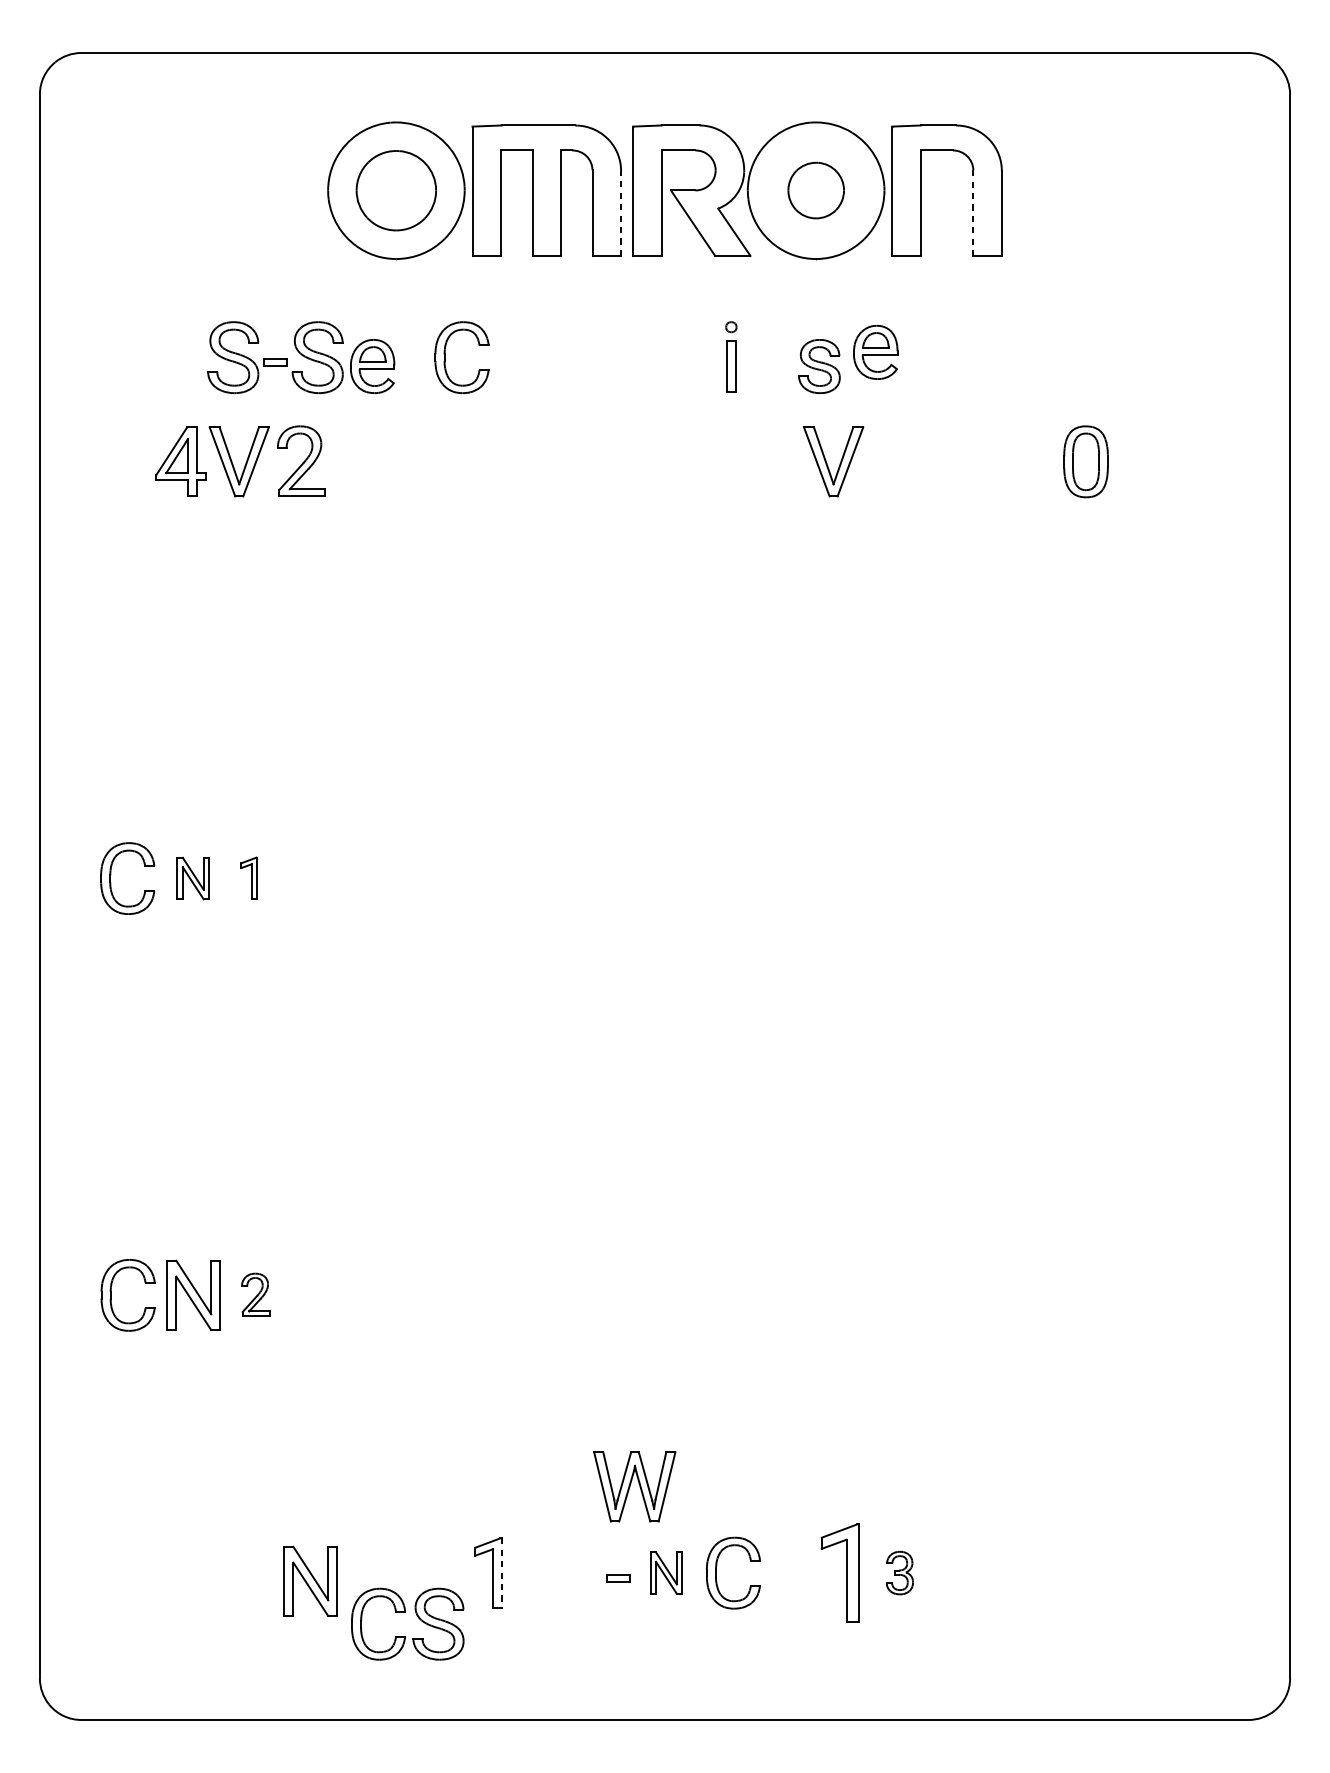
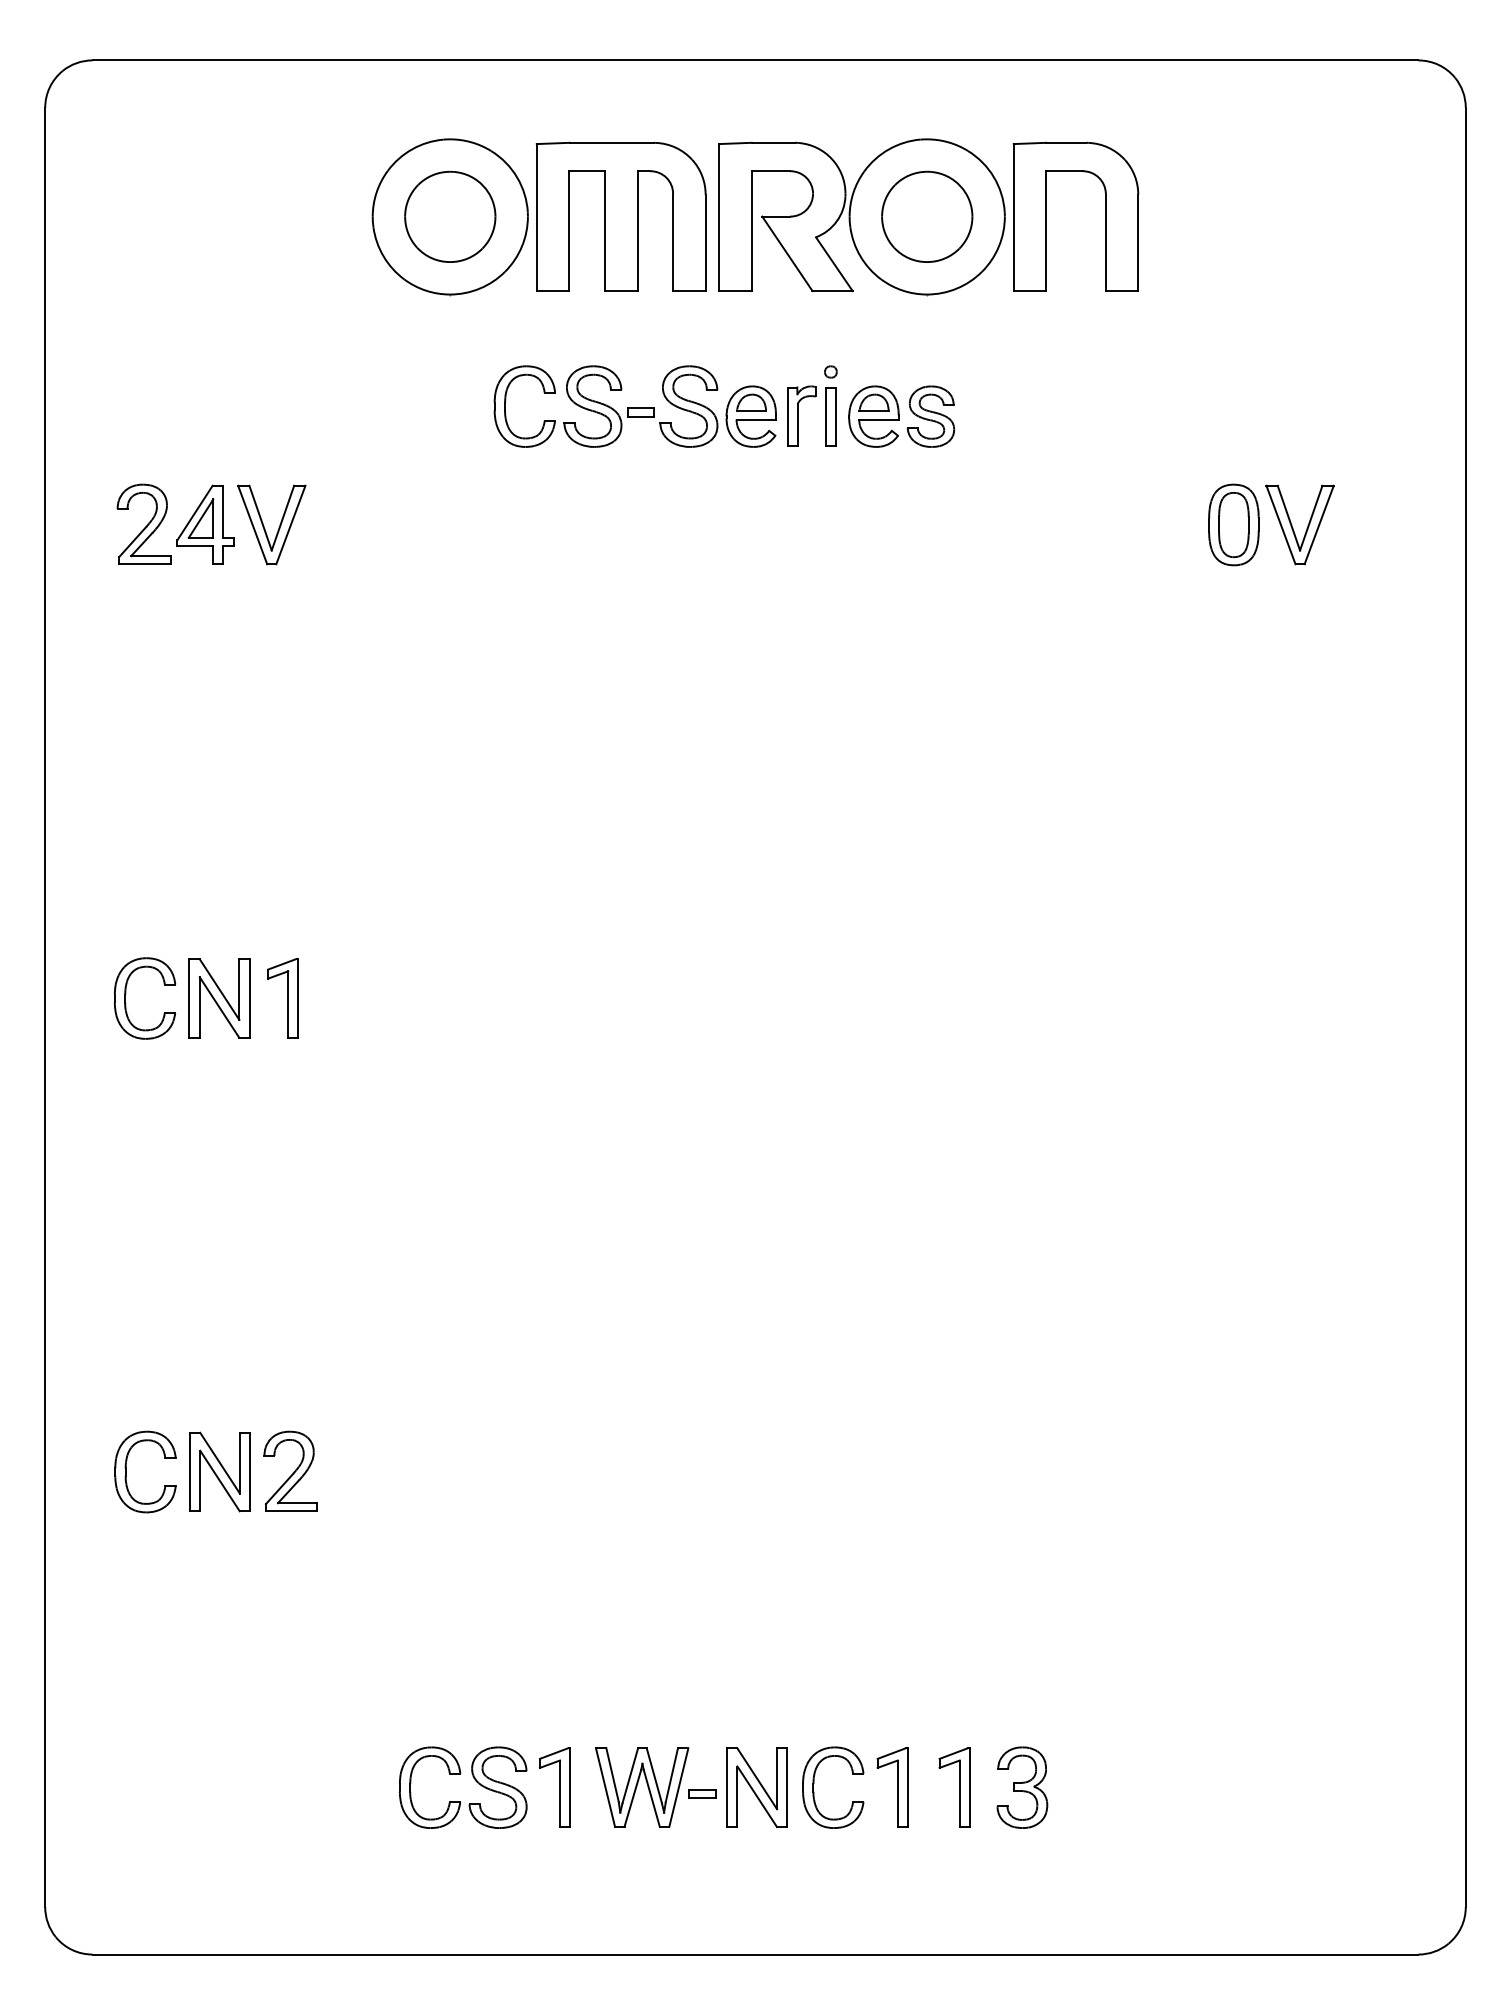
part: (816, 190) -> (927, 216), size x1.43
line: (620, 213) -> (705, 242), dashed -> solid
line: (973, 213) -> (1105, 242), dashed -> solid
part: (875, 352) -> (873, 416), moved
part: (300, 357) -> (669, 406), moved
part: (705, 365) -> (801, 415), added
part: (300, 460) -> (143, 523), moved
part: (827, 464) -> (1293, 527), moved
part: (193, 878) -> (219, 998), size x1.67
part: (248, 878) -> (282, 998), size x1.67
part: (255, 1293) -> (290, 1470), size x1.67
part: (635, 1486) -> (642, 1787), moved
part: (665, 1572) -> (756, 1787), size x1.67
part: (785, 1572) -> (892, 1787), added
part: (840, 1572) -> (954, 1787), size x0.71
part: (899, 1572) -> (1022, 1787), size x1.67
line: (502, 1573) -> (570, 1788), dashed -> solid
part: (310, 1580) -> (352, 1796), removed
part: (405, 1612) -> (460, 1774), moved

